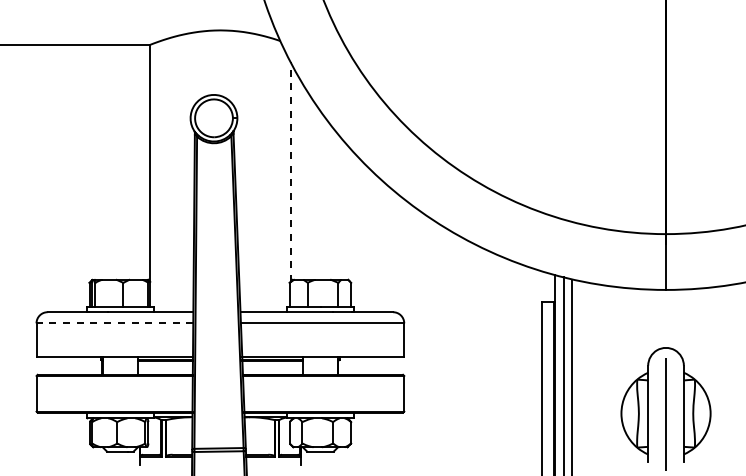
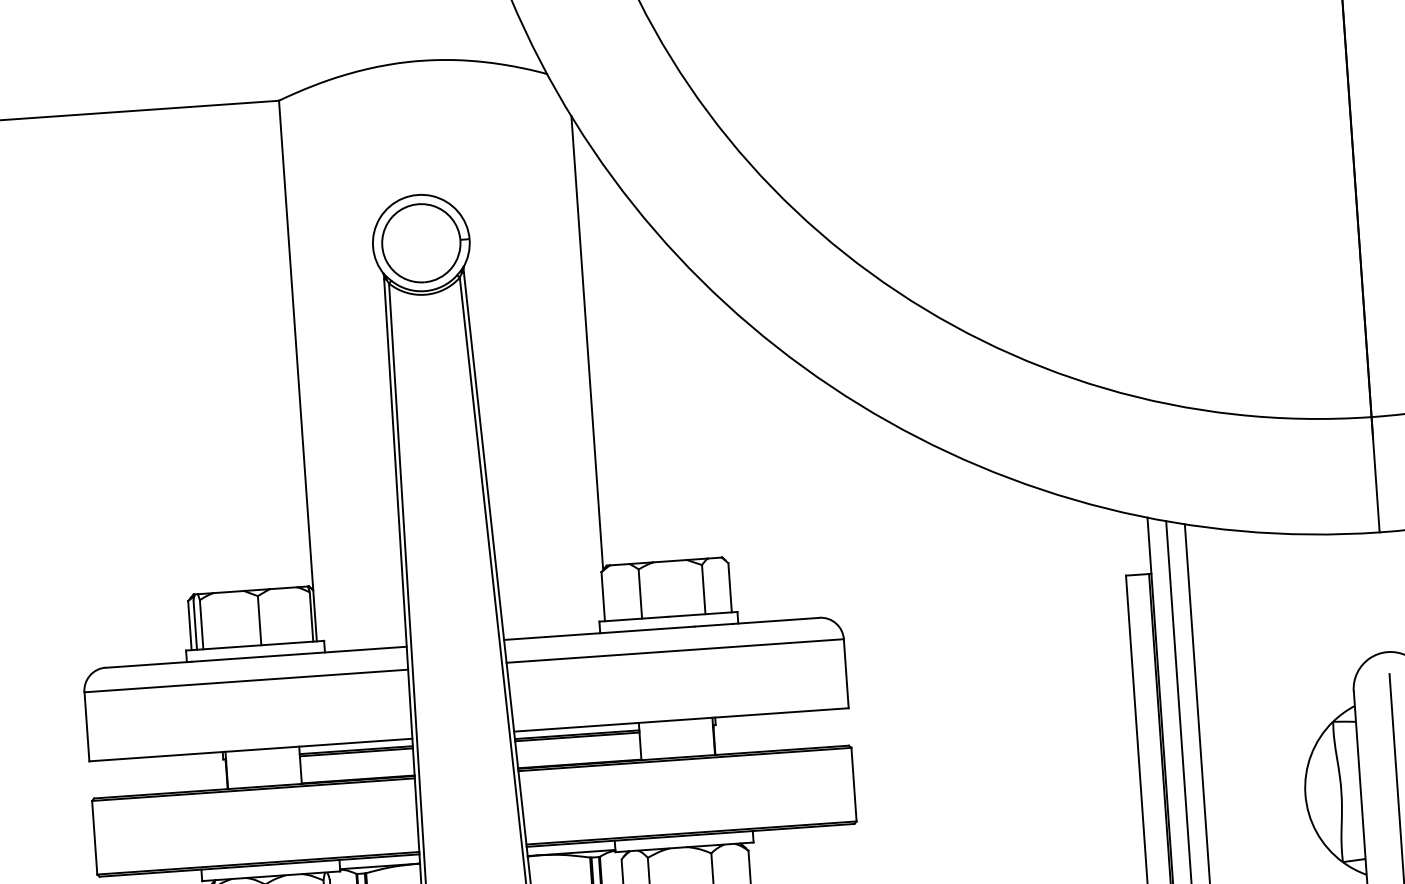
line: (290, 172) -> (587, 344), dashed -> solid
line: (114, 323) -> (245, 681), dashed -> solid

